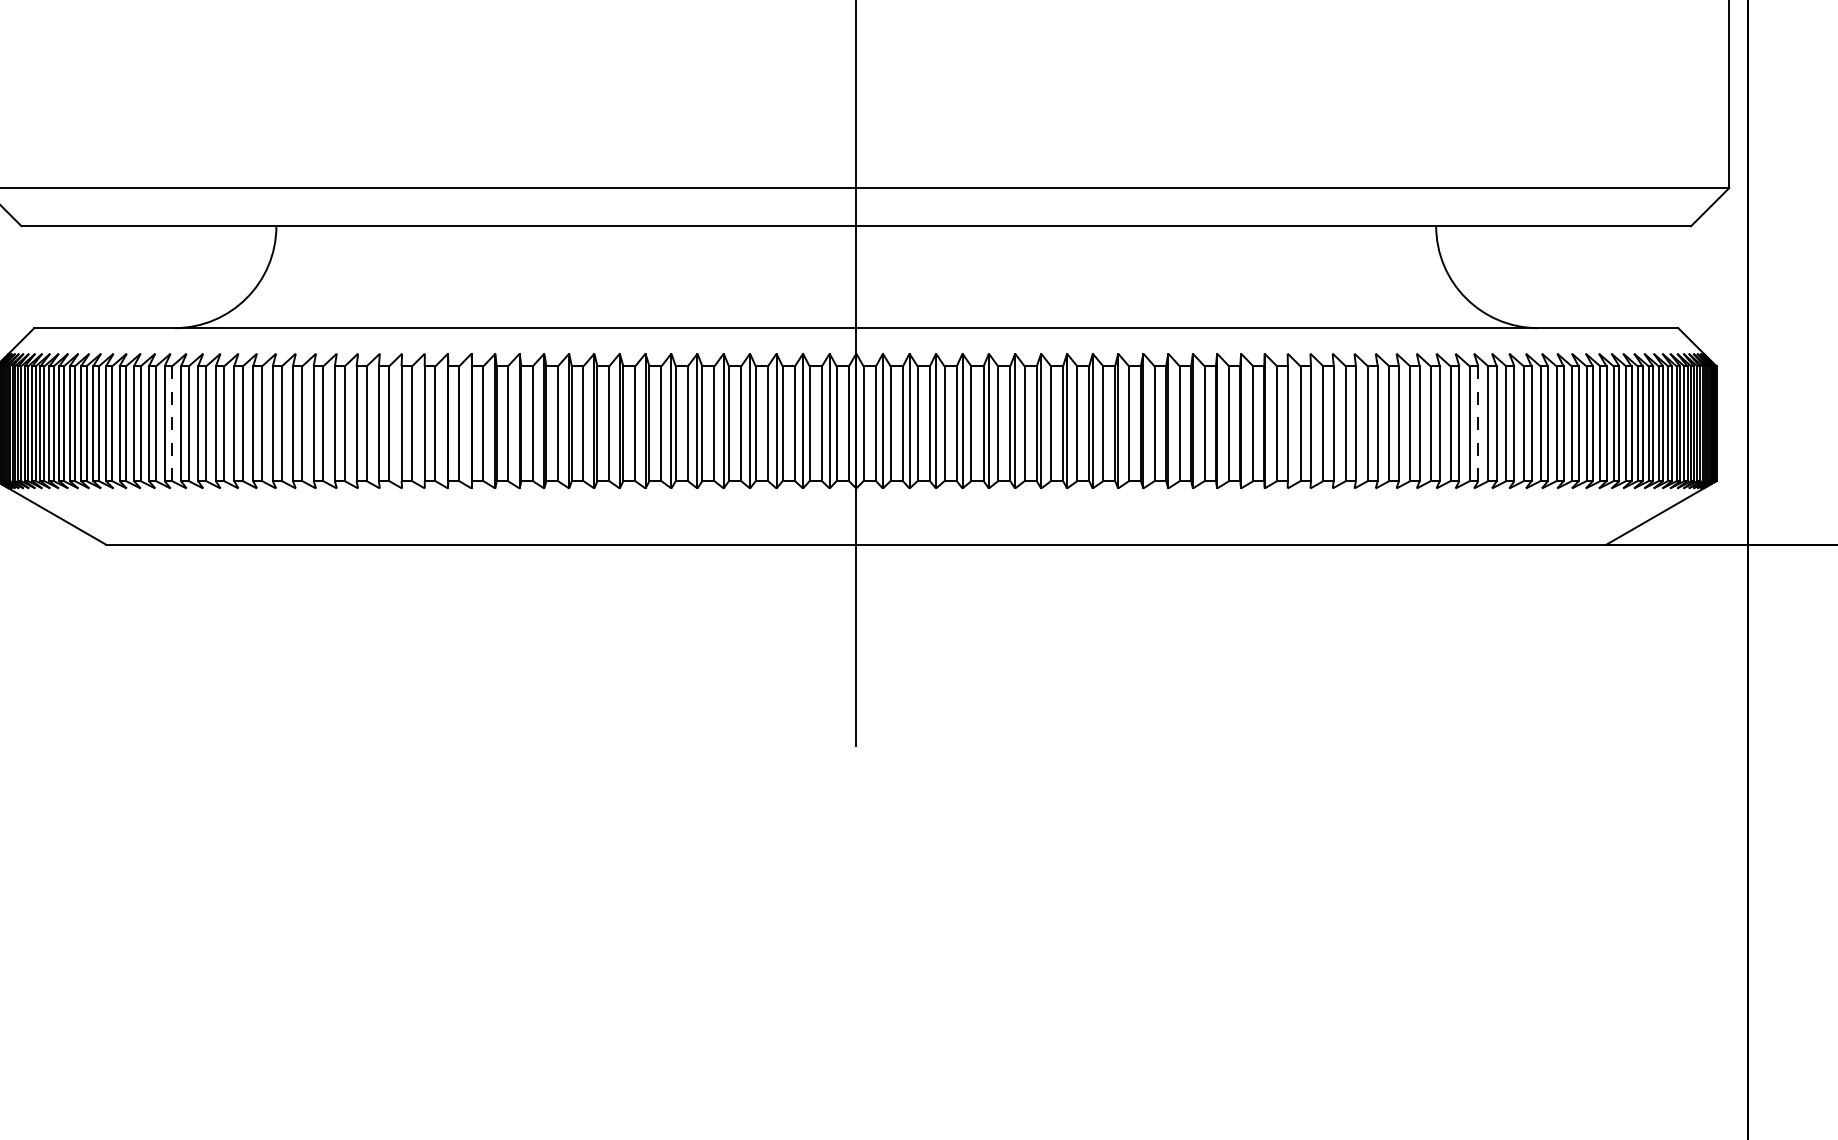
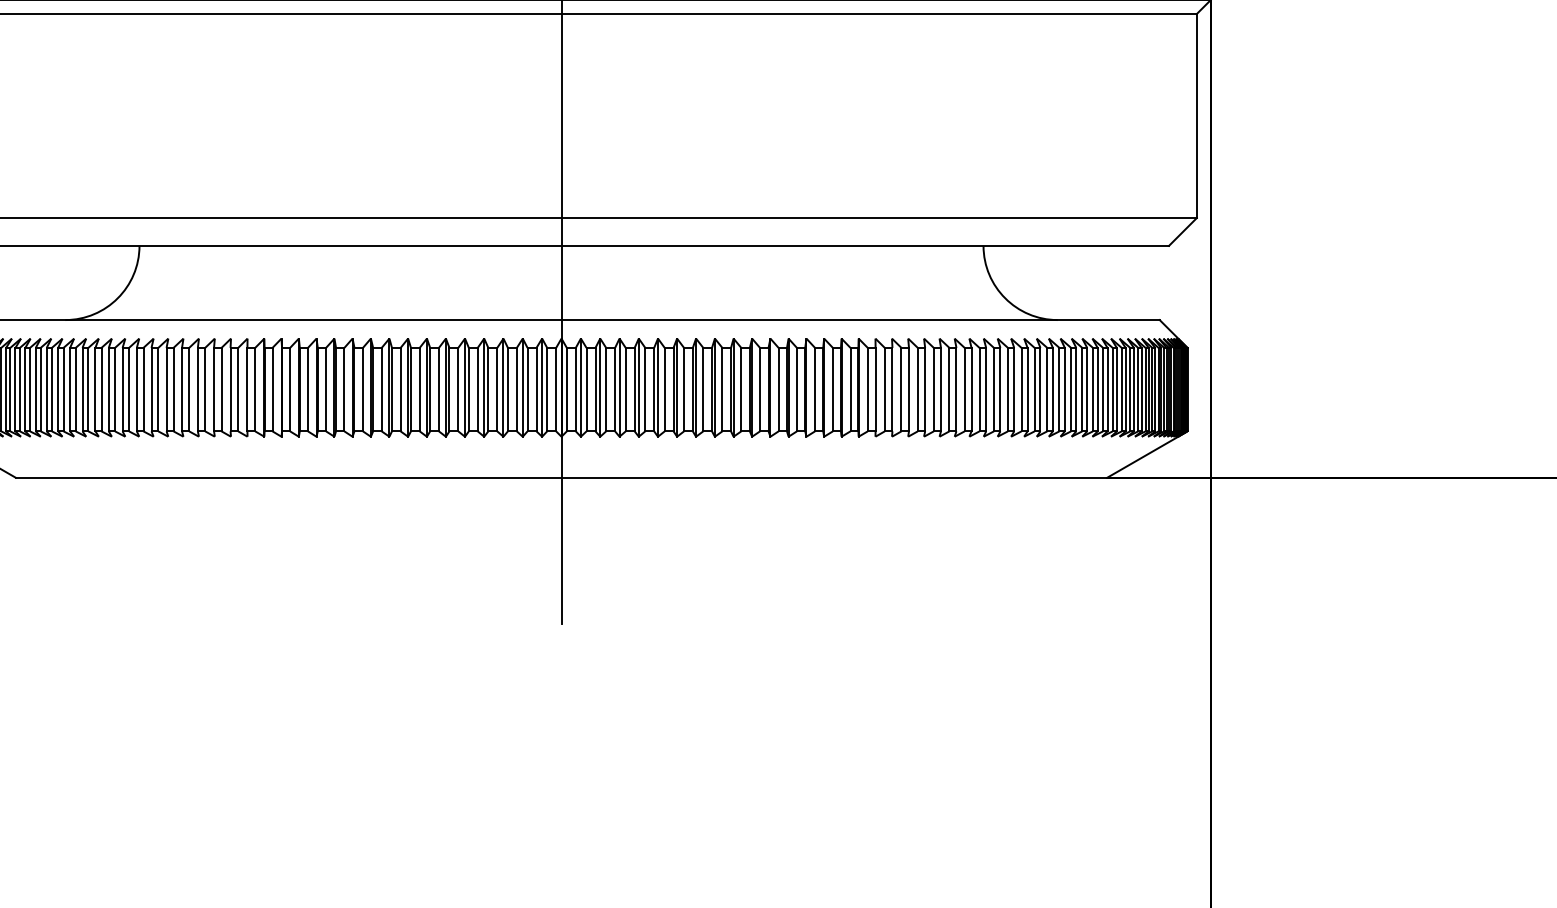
line: (171, 423) -> (63, 389), dashed -> solid
line: (1478, 423) -> (1014, 389), dashed -> solid

